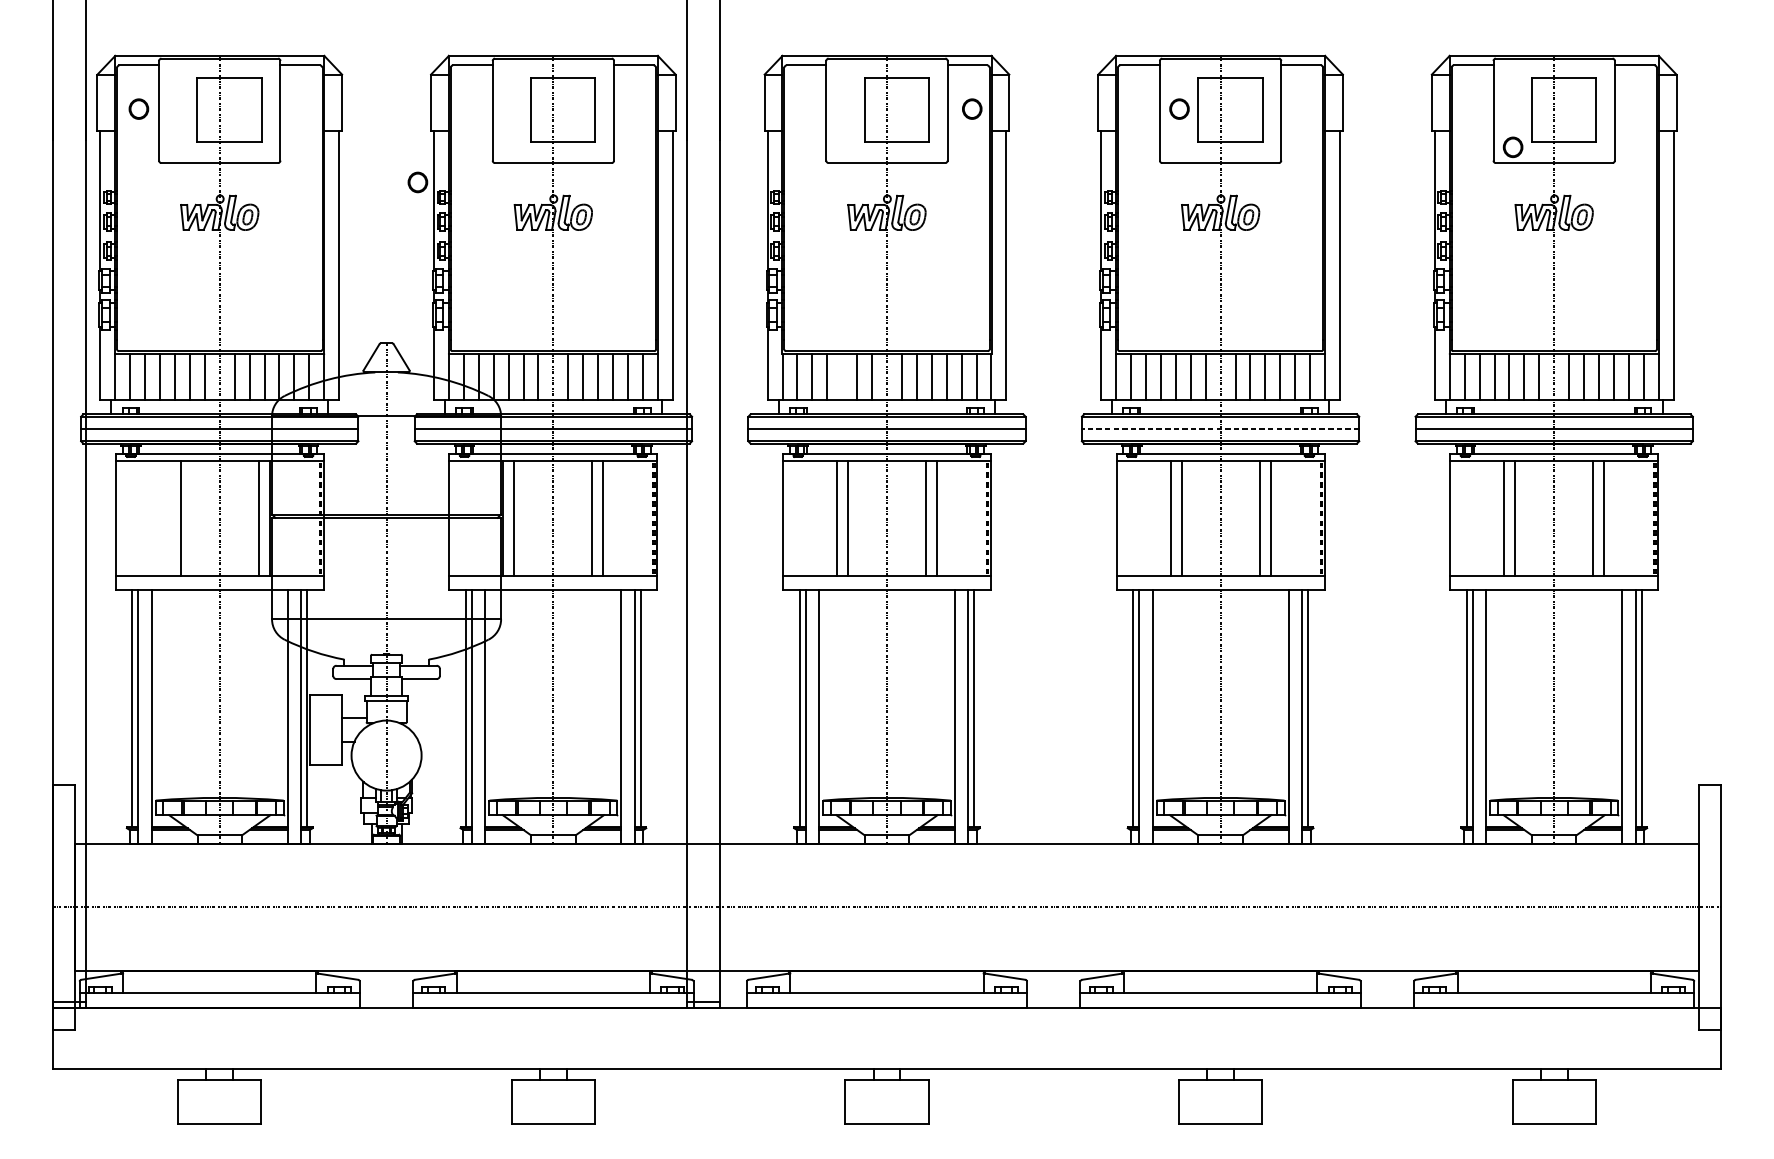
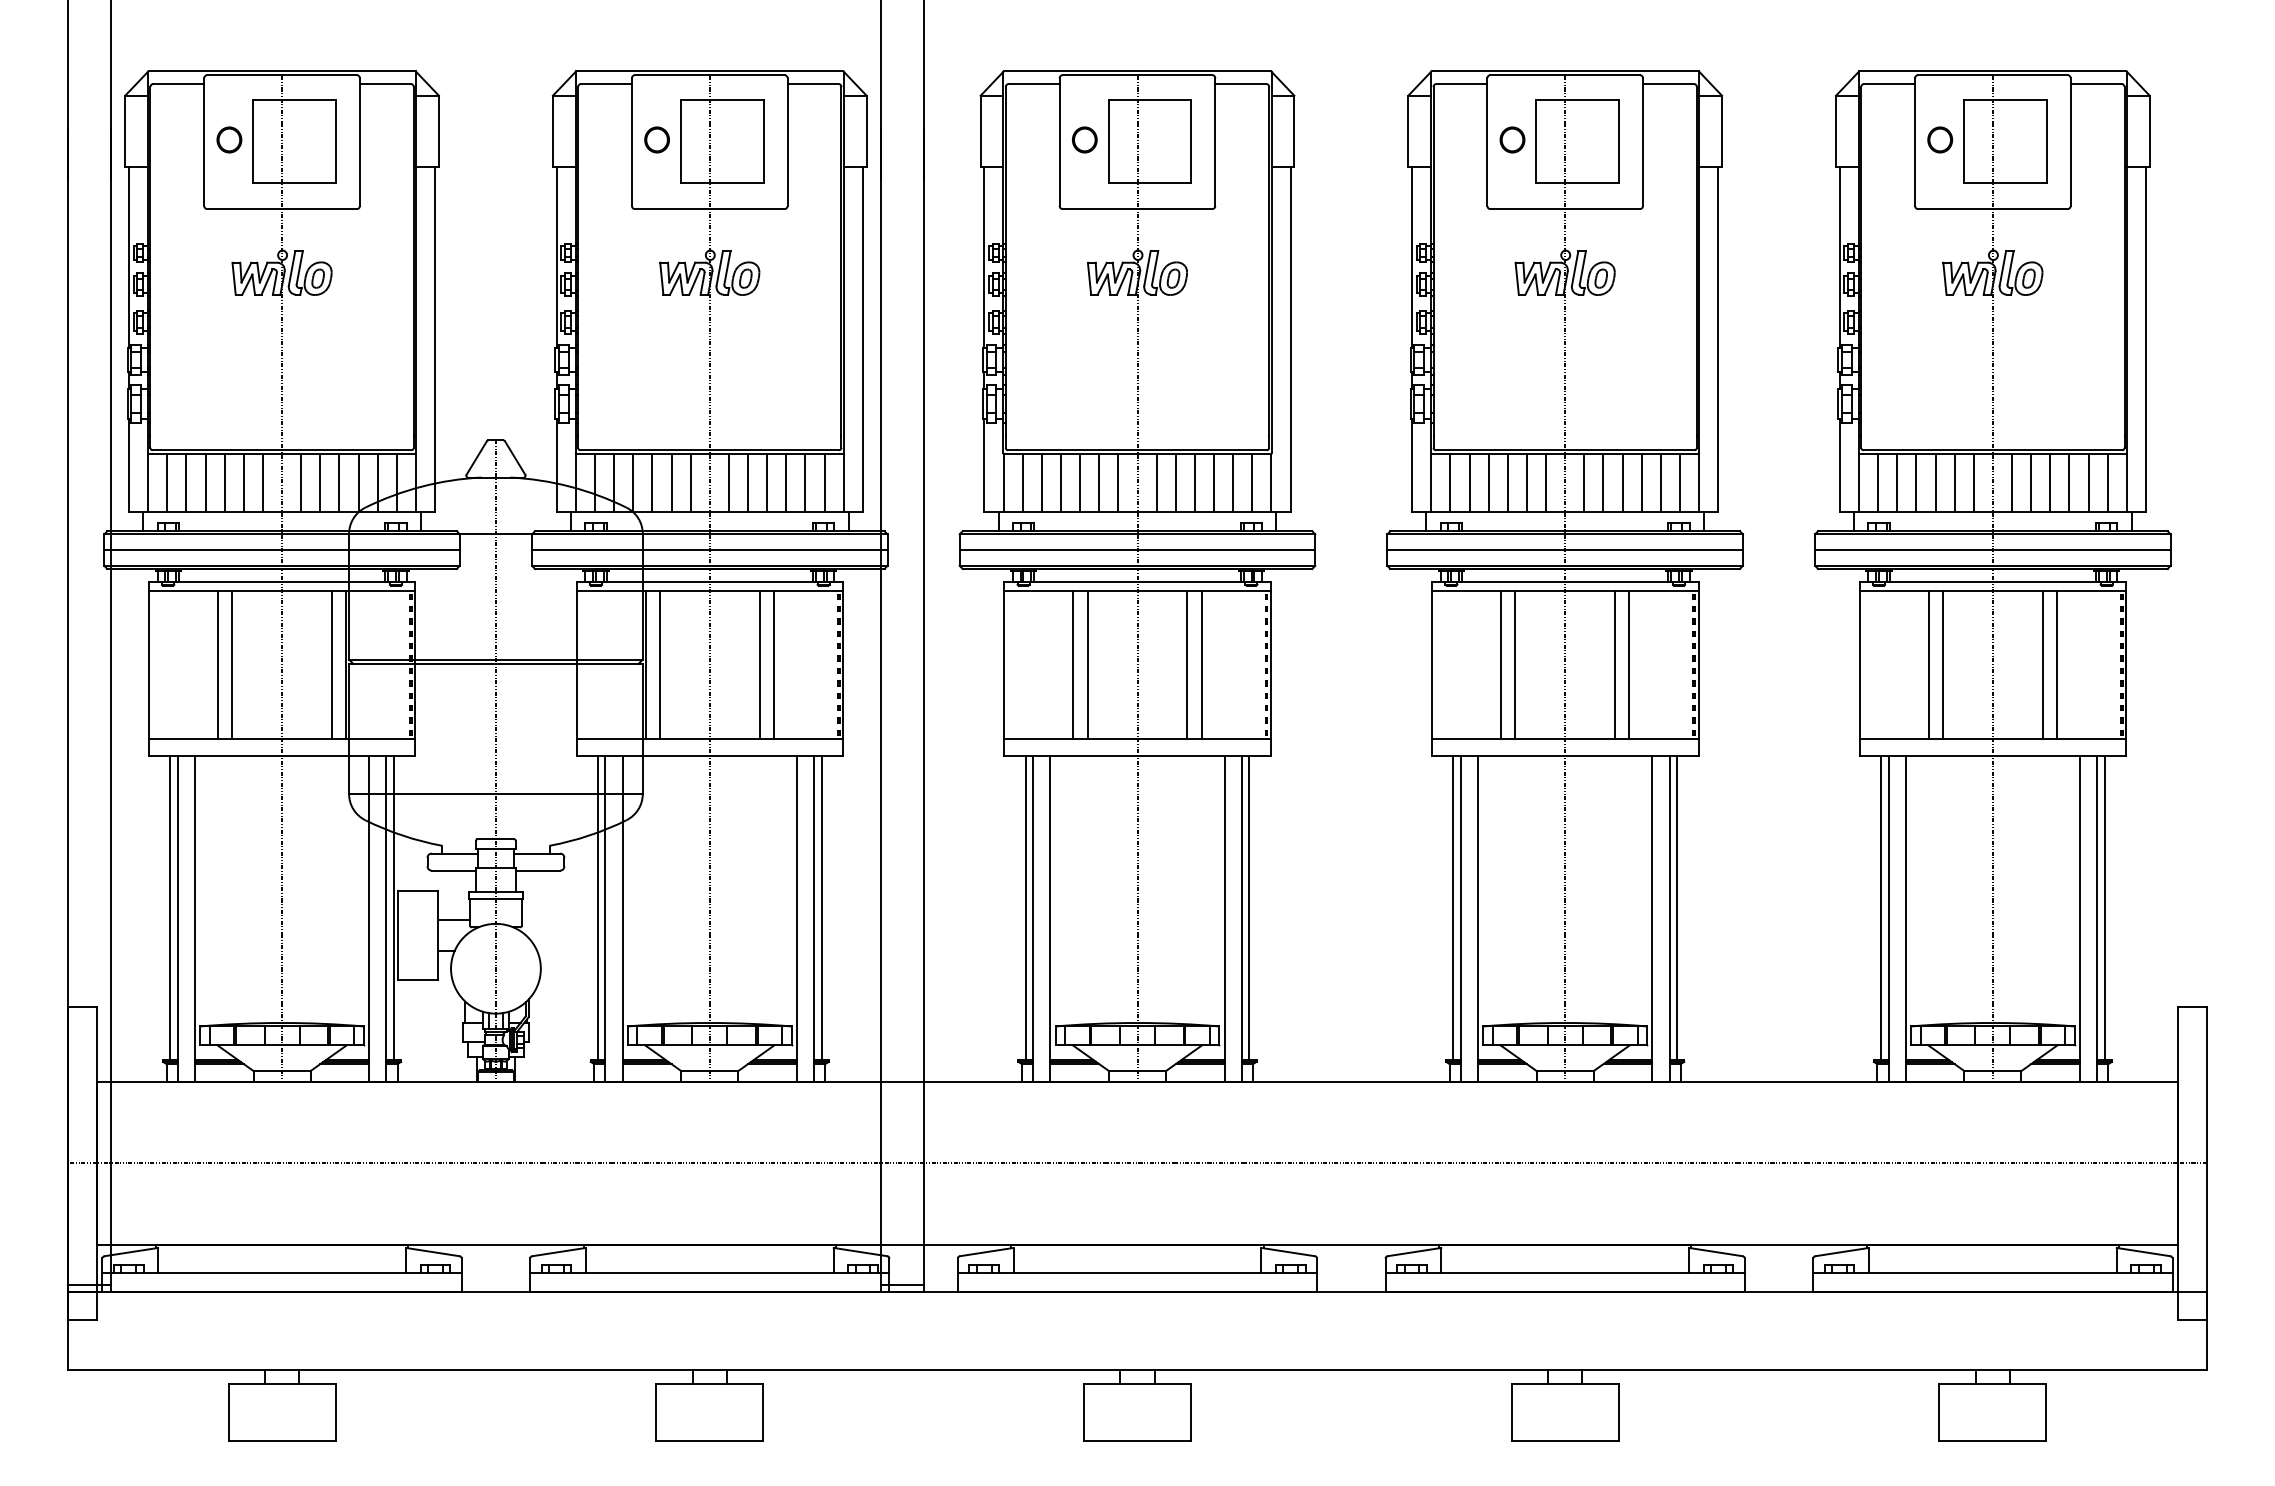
part: (138, 108) -> (229, 139), moved
part: (972, 108) -> (1084, 139), moved
part: (1513, 146) -> (1940, 139), moved
part: (417, 182) -> (656, 139), moved
line: (842, 376) -> (1080, 482), added
line: (1220, 429) -> (1565, 550), dashed -> solid
line: (169, 518) -> (217, 664), added

